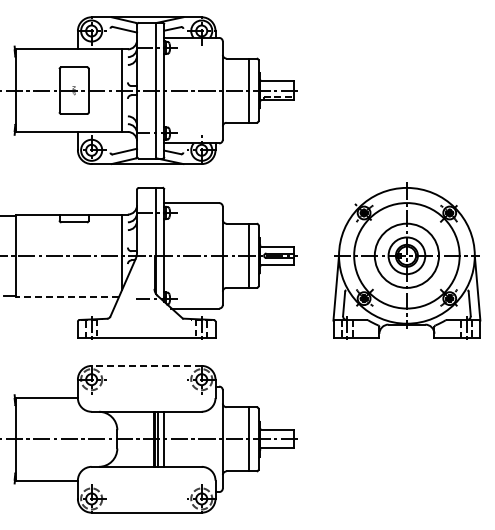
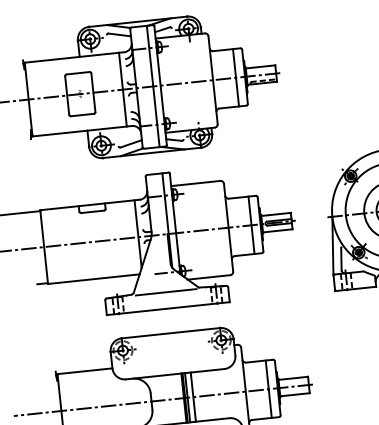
line: (67, 297) -> (93, 279), dashed -> solid
line: (146, 320) -> (166, 292), added
line: (146, 365) -> (170, 332), dashed -> solid

